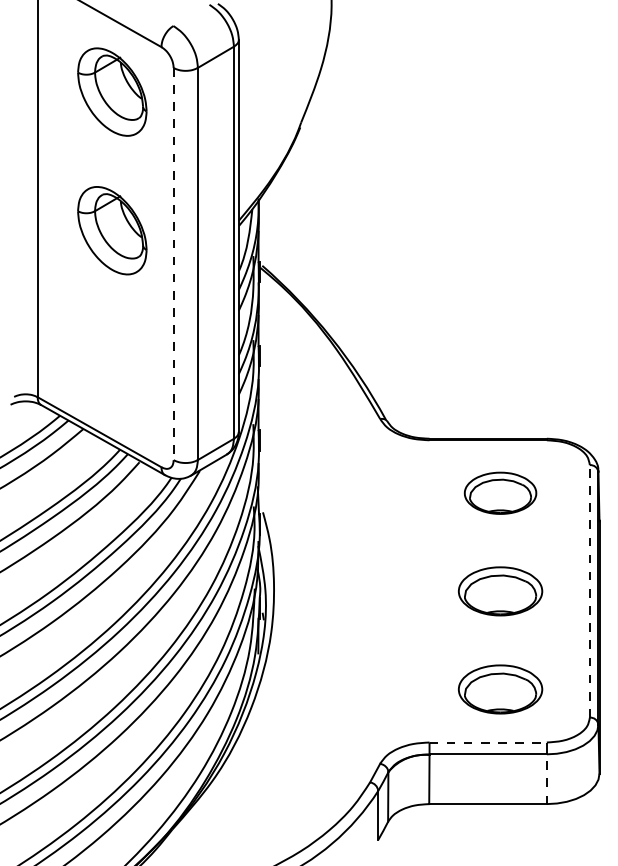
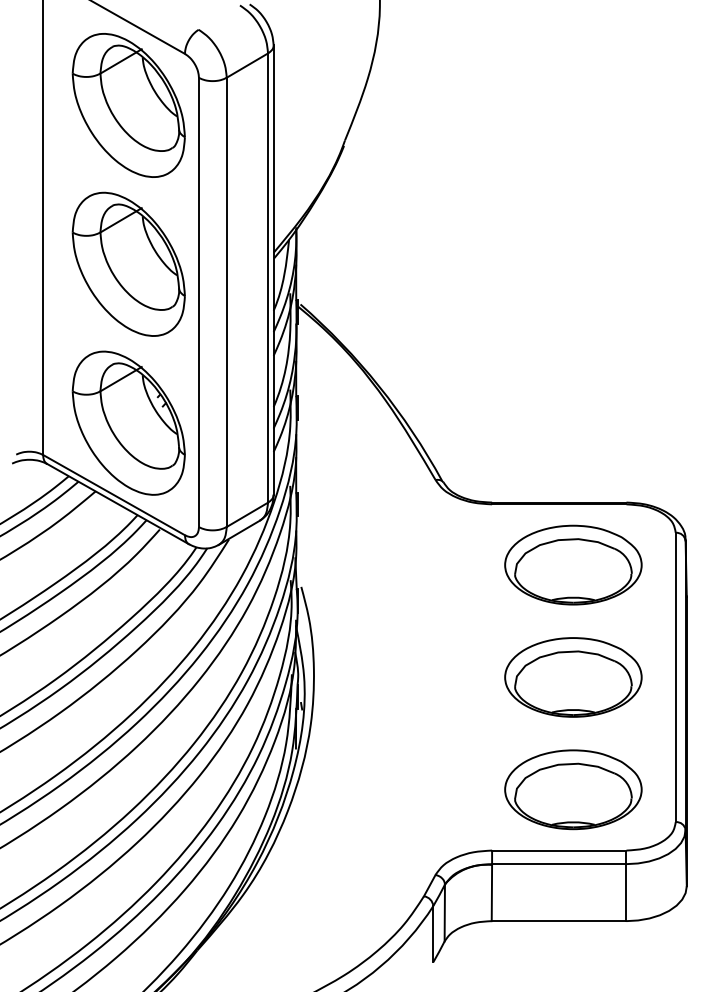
part: (112, 92) -> (128, 105), size x1.43
part: (112, 230) -> (128, 263), size x1.43
line: (173, 264) -> (198, 302), dashed -> solid
part: (112, 368) -> (128, 422), added
part: (500, 492) -> (573, 564), size x1.67
part: (500, 591) -> (573, 677), size x1.43
line: (589, 591) -> (675, 677), dashed -> solid
part: (500, 689) -> (573, 789), size x1.43
line: (488, 742) -> (559, 850), dashed -> solid
line: (546, 779) -> (626, 892), dashed -> solid

